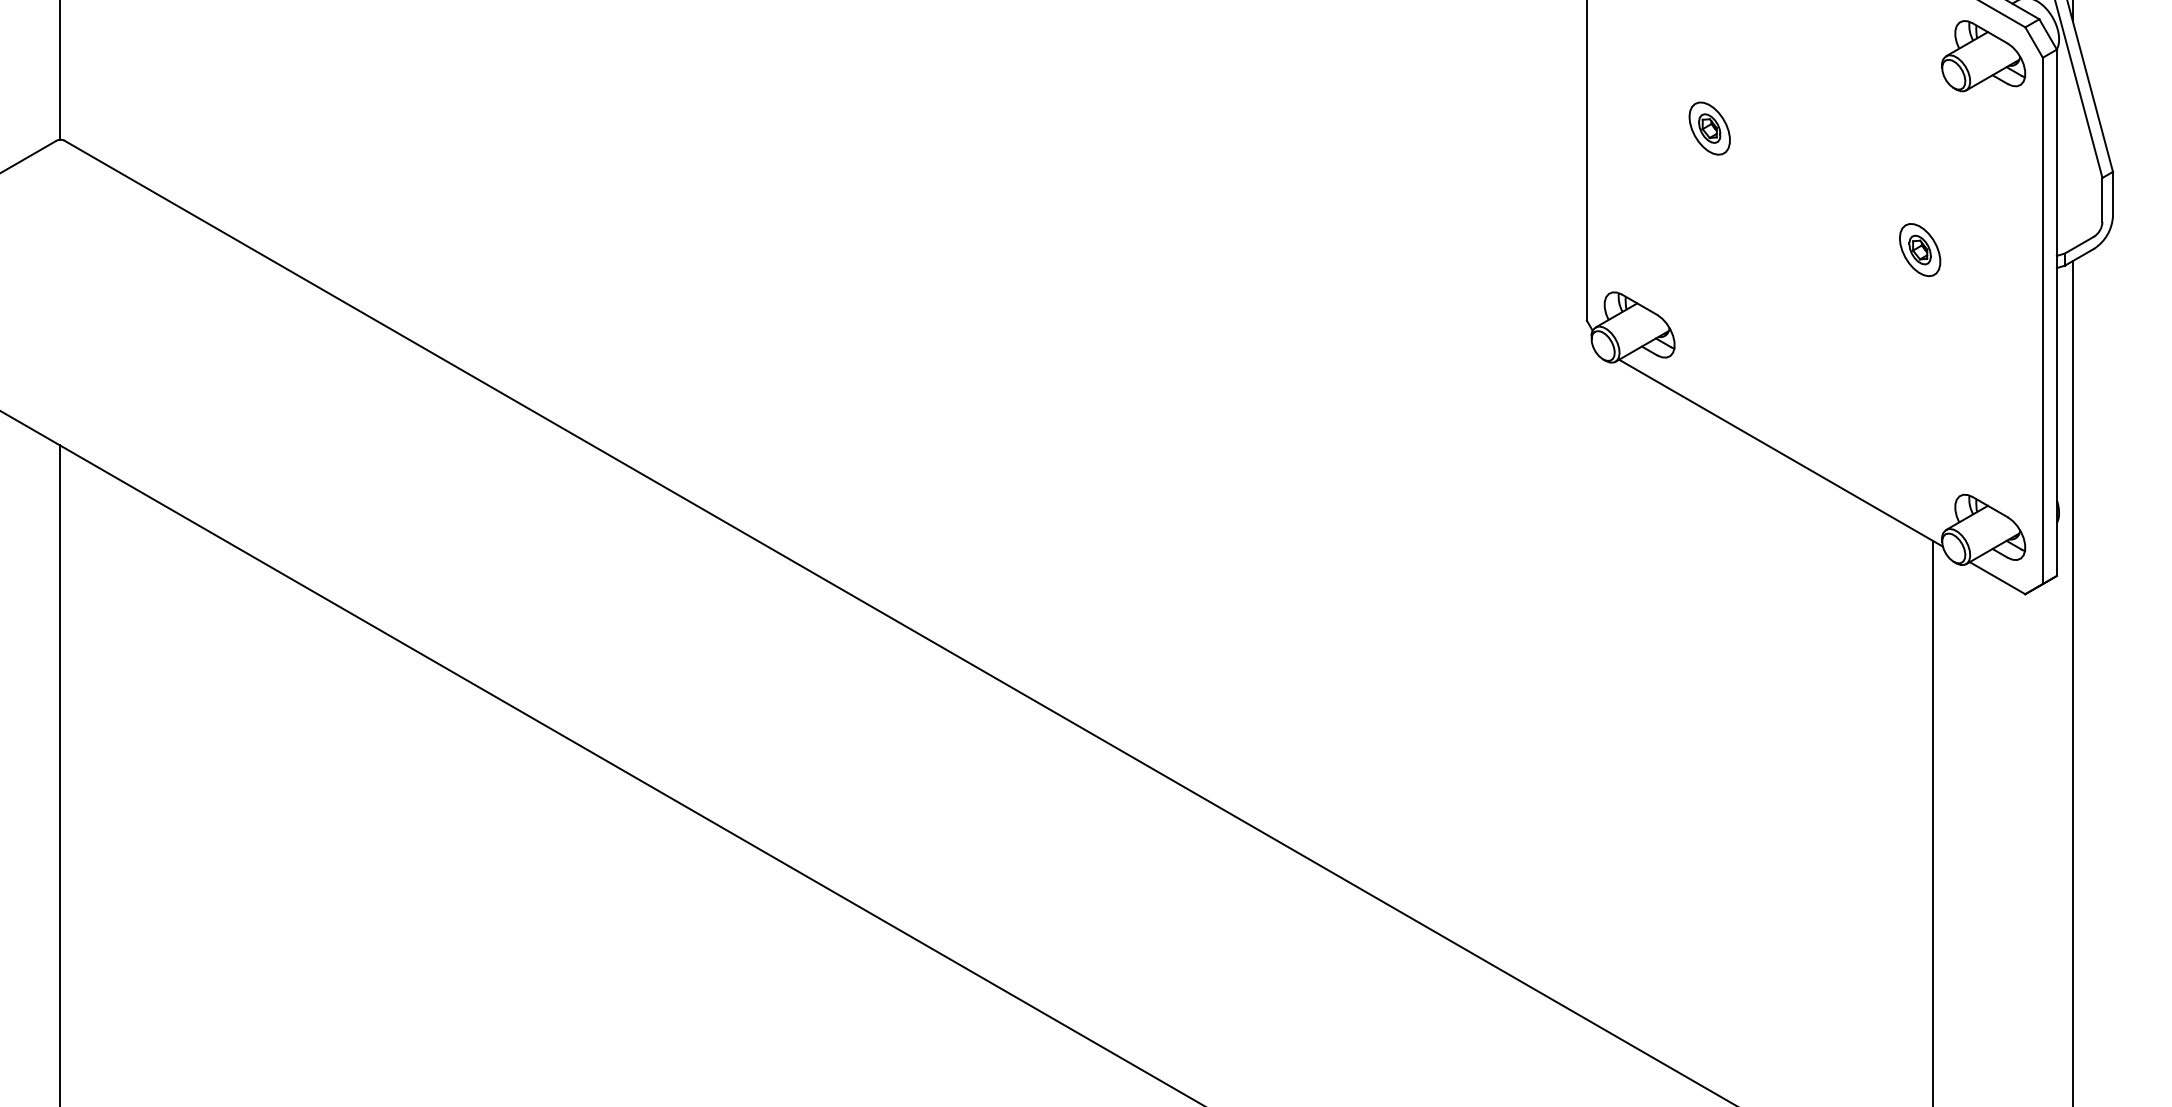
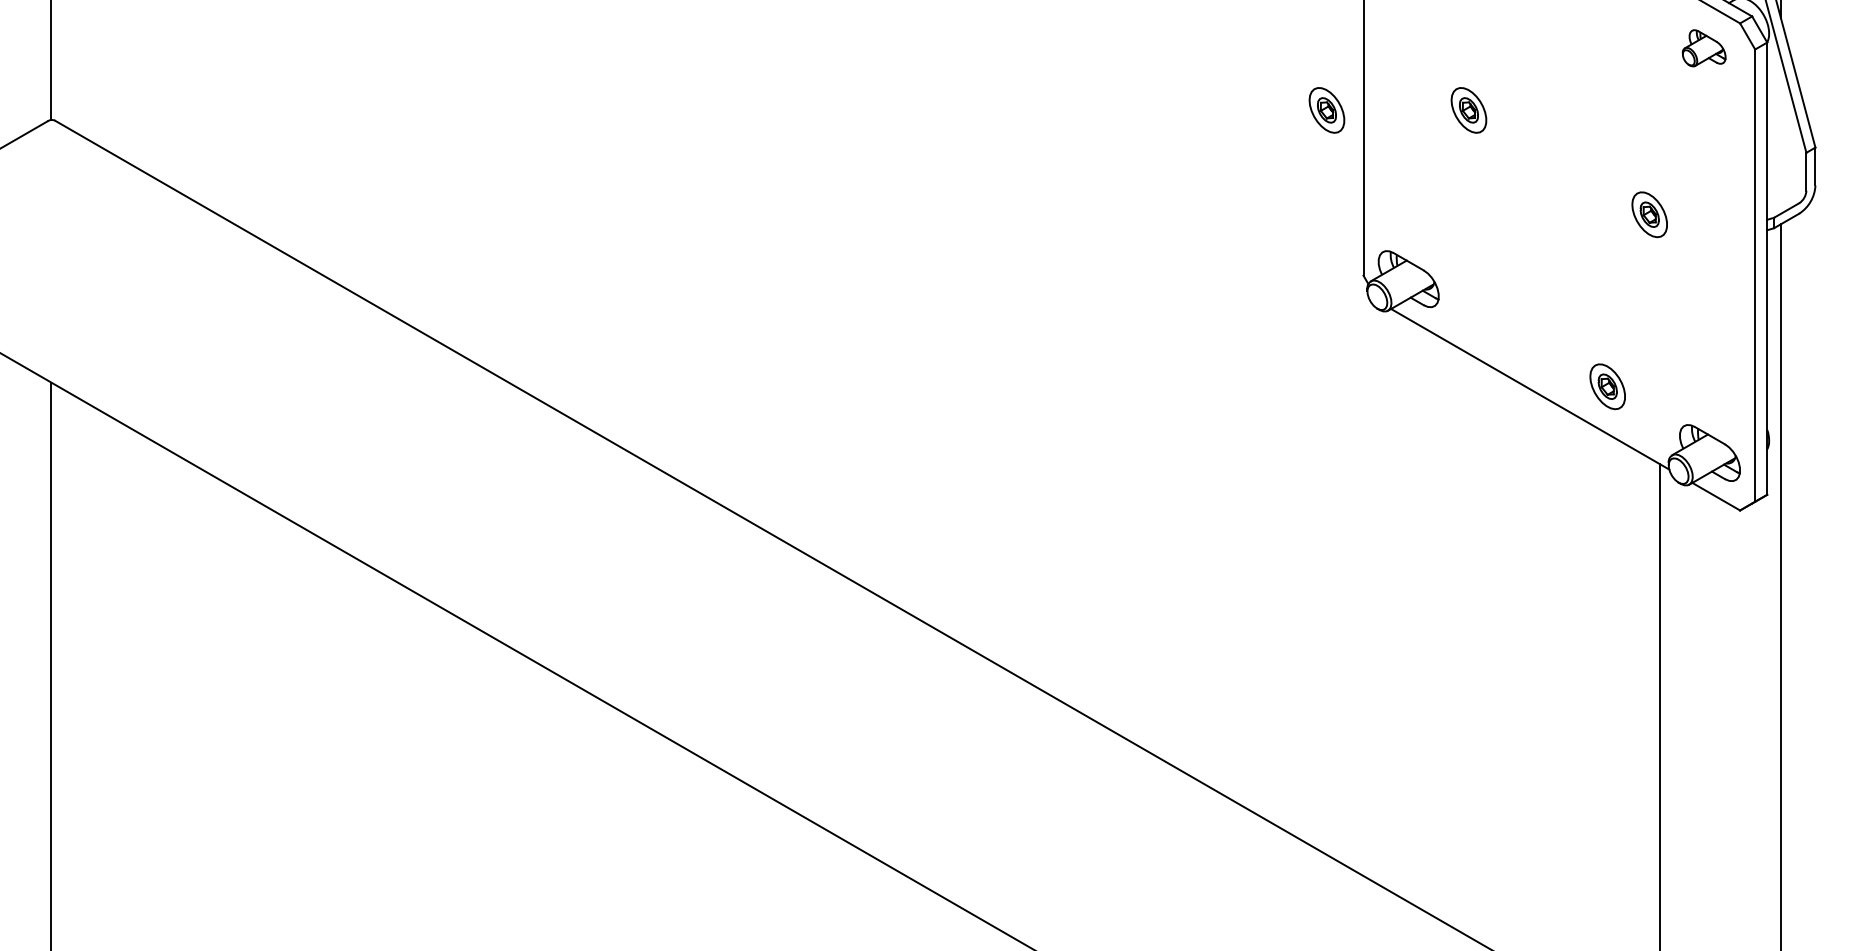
part: (1982, 56) -> (1703, 48), size x0.6
part: (1543, 128) -> (1326, 110), added
part: (1870, 449) -> (1607, 386), added

